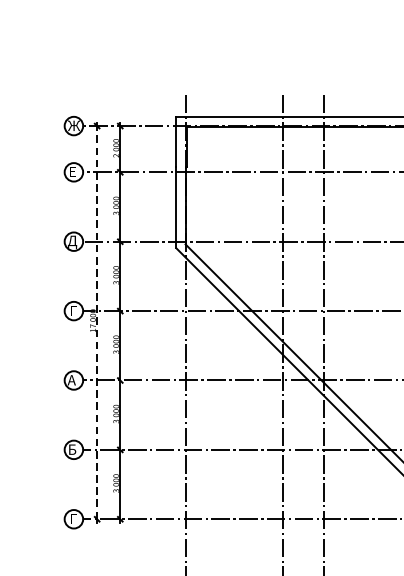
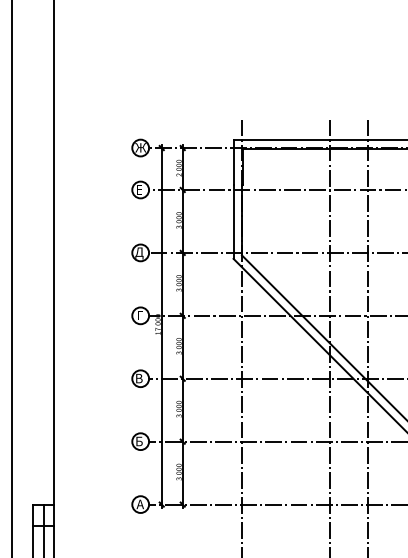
line: (96, 321) -> (161, 325), dashed -> solid
text: (71, 380) -> (138, 378), А -> В
text: (72, 519) -> (139, 504), Г -> А

